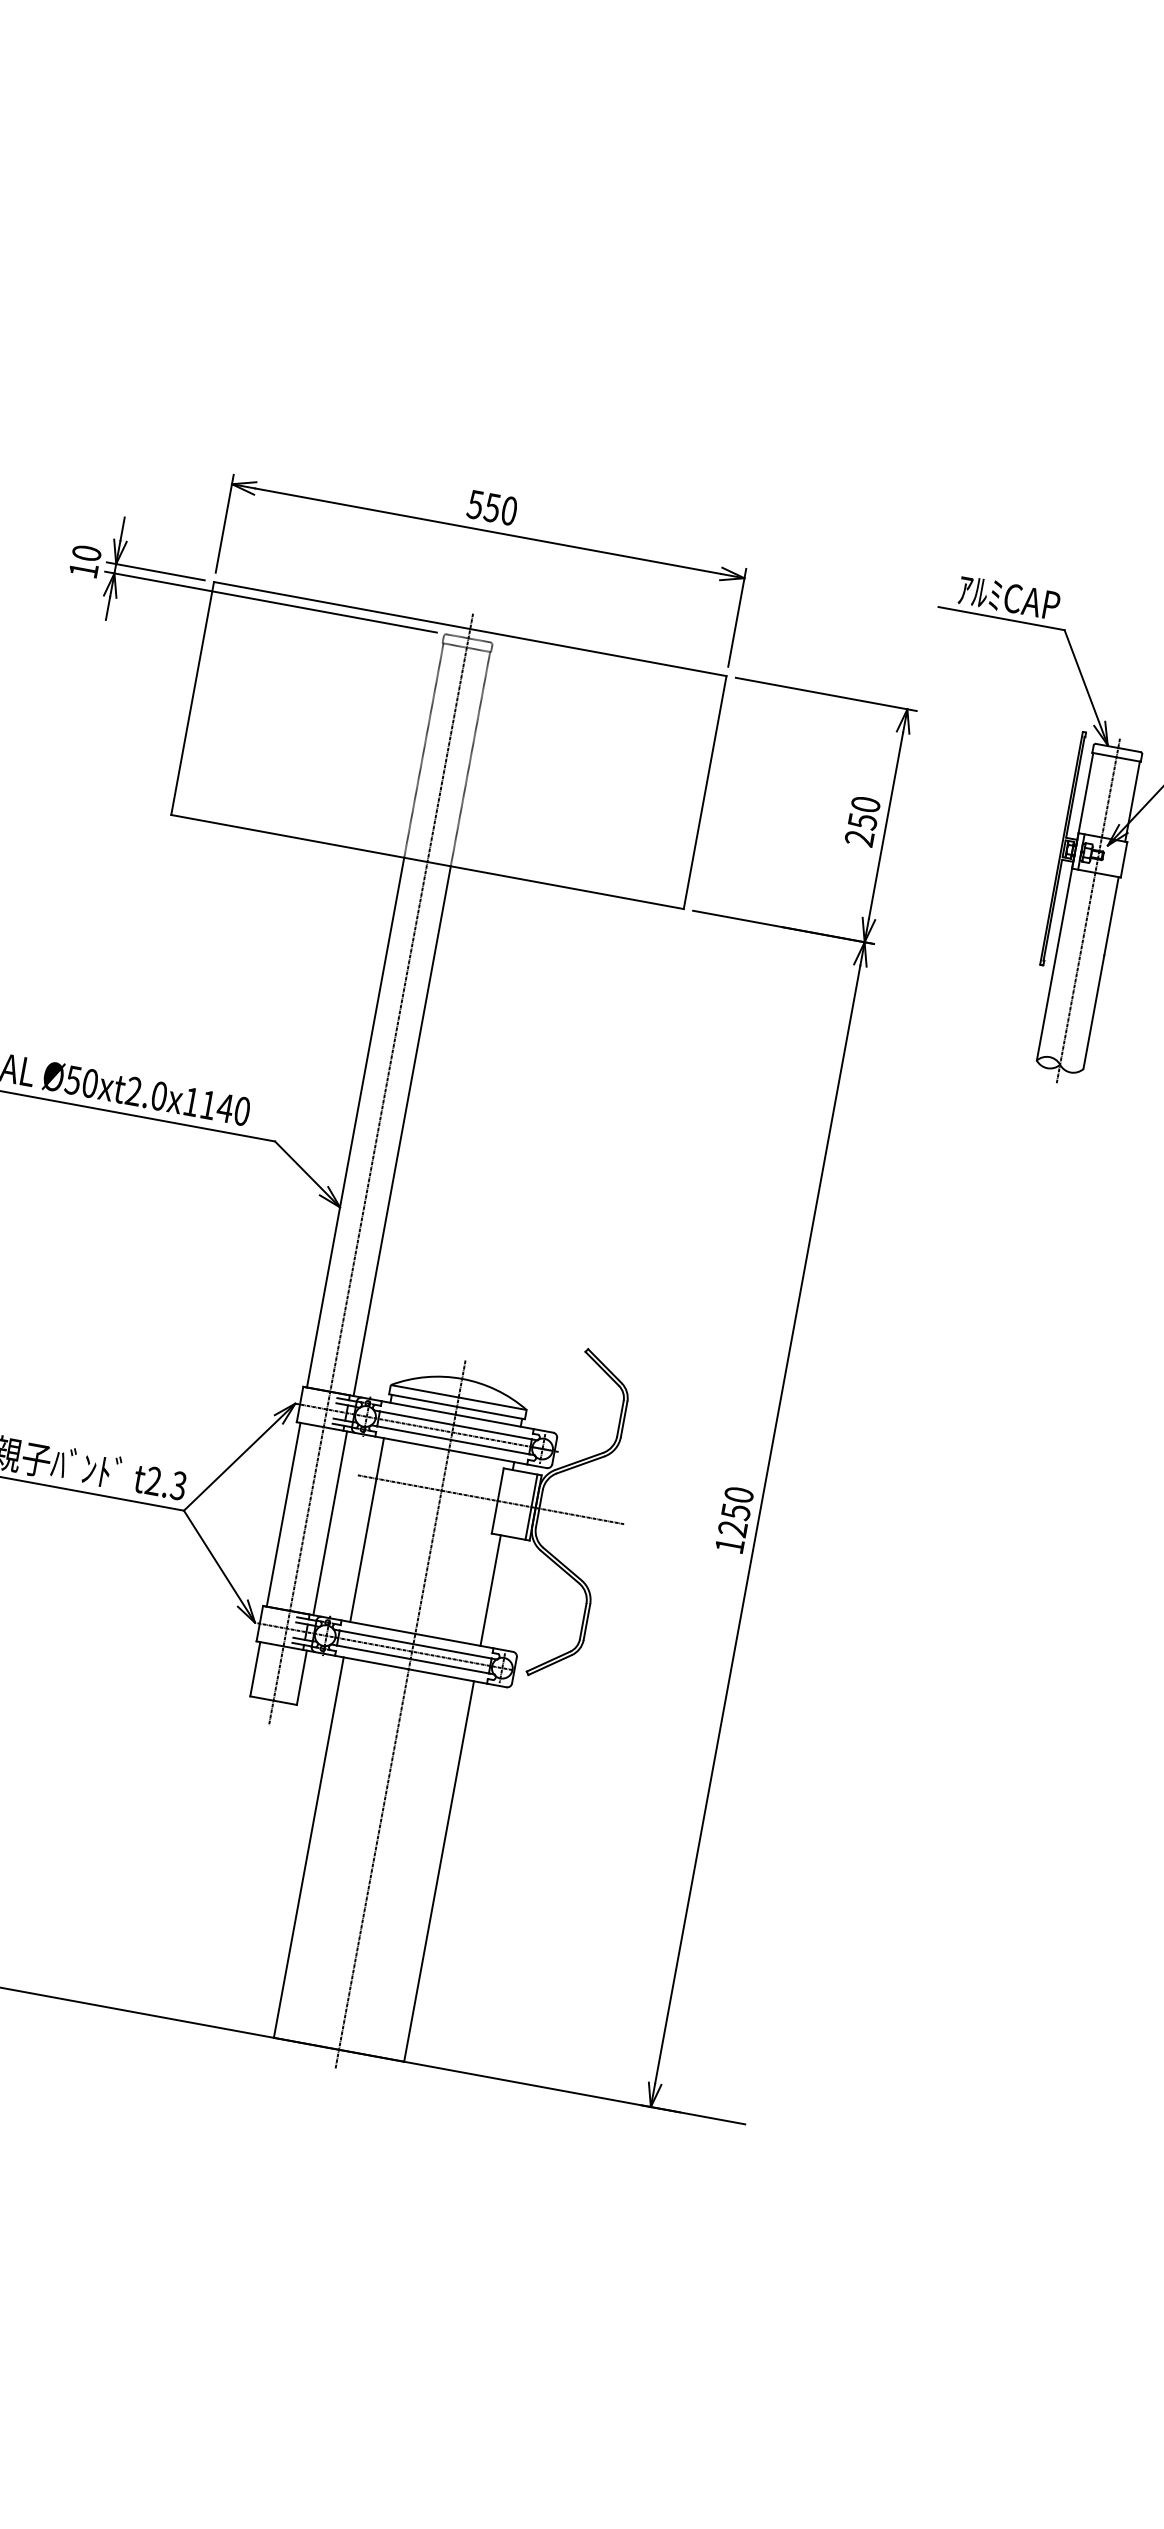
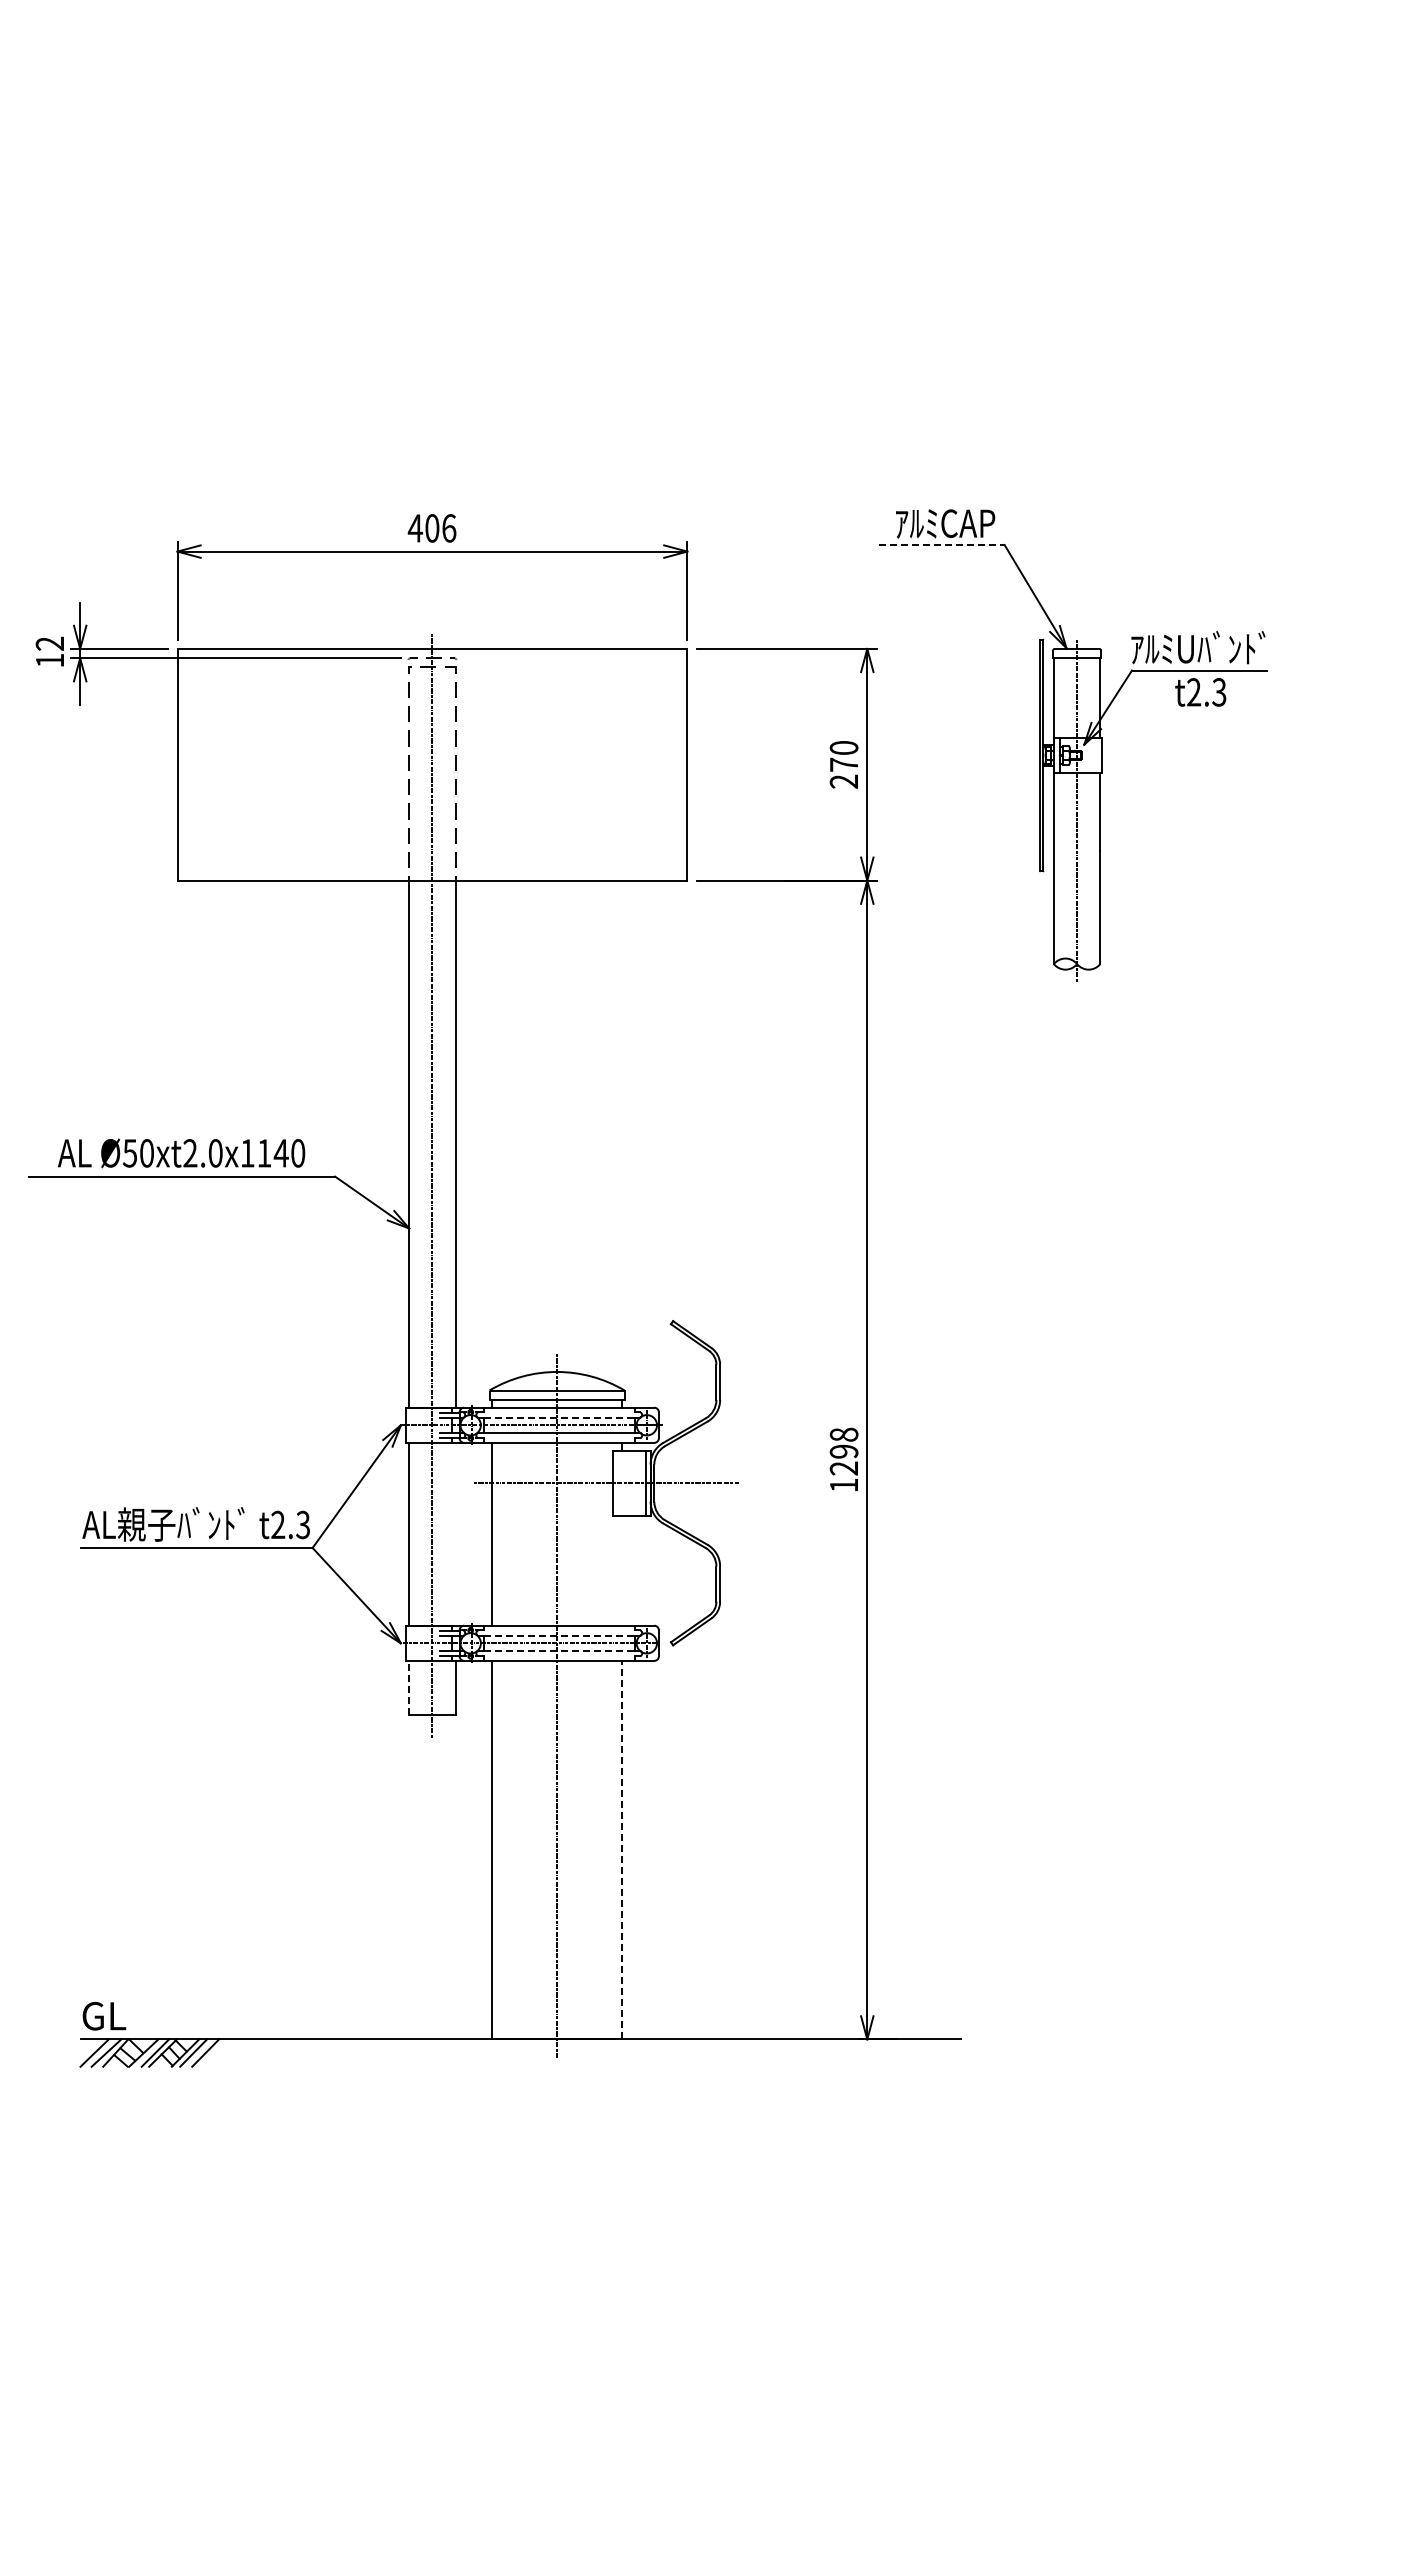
text: (491, 507) -> (431, 528), 550 -> 406
text: (86, 552) -> (49, 643), 10 -> 12
line: (1001, 619) -> (941, 545), solid -> dashed
text: (863, 821) -> (844, 764), 250 -> 270
line: (456, 1425) -> (559, 1417), solid -> dashed
text: (737, 1502) -> (843, 1442), 1250 -> 1298
line: (330, 1522) -> (455, 1533), removed
line: (490, 1590) -> (621, 1570), removed
line: (415, 1644) -> (559, 1635), solid -> dashed
line: (414, 1659) -> (560, 1650), solid -> dashed
line: (255, 1668) -> (409, 1687), solid -> dashed
line: (438, 1870) -> (621, 1849), solid -> dashed

